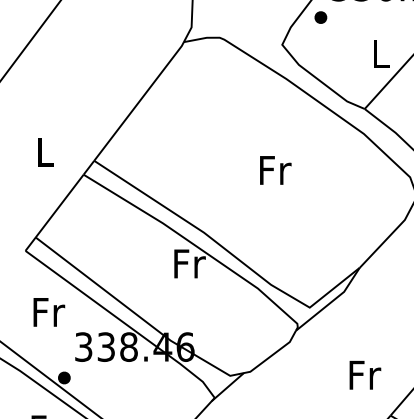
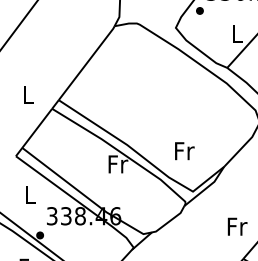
text: (275, 170) -> (184, 151), moved
text: (48, 312) -> (30, 194), Fr -> L
text: (365, 374) -> (237, 226), moved

